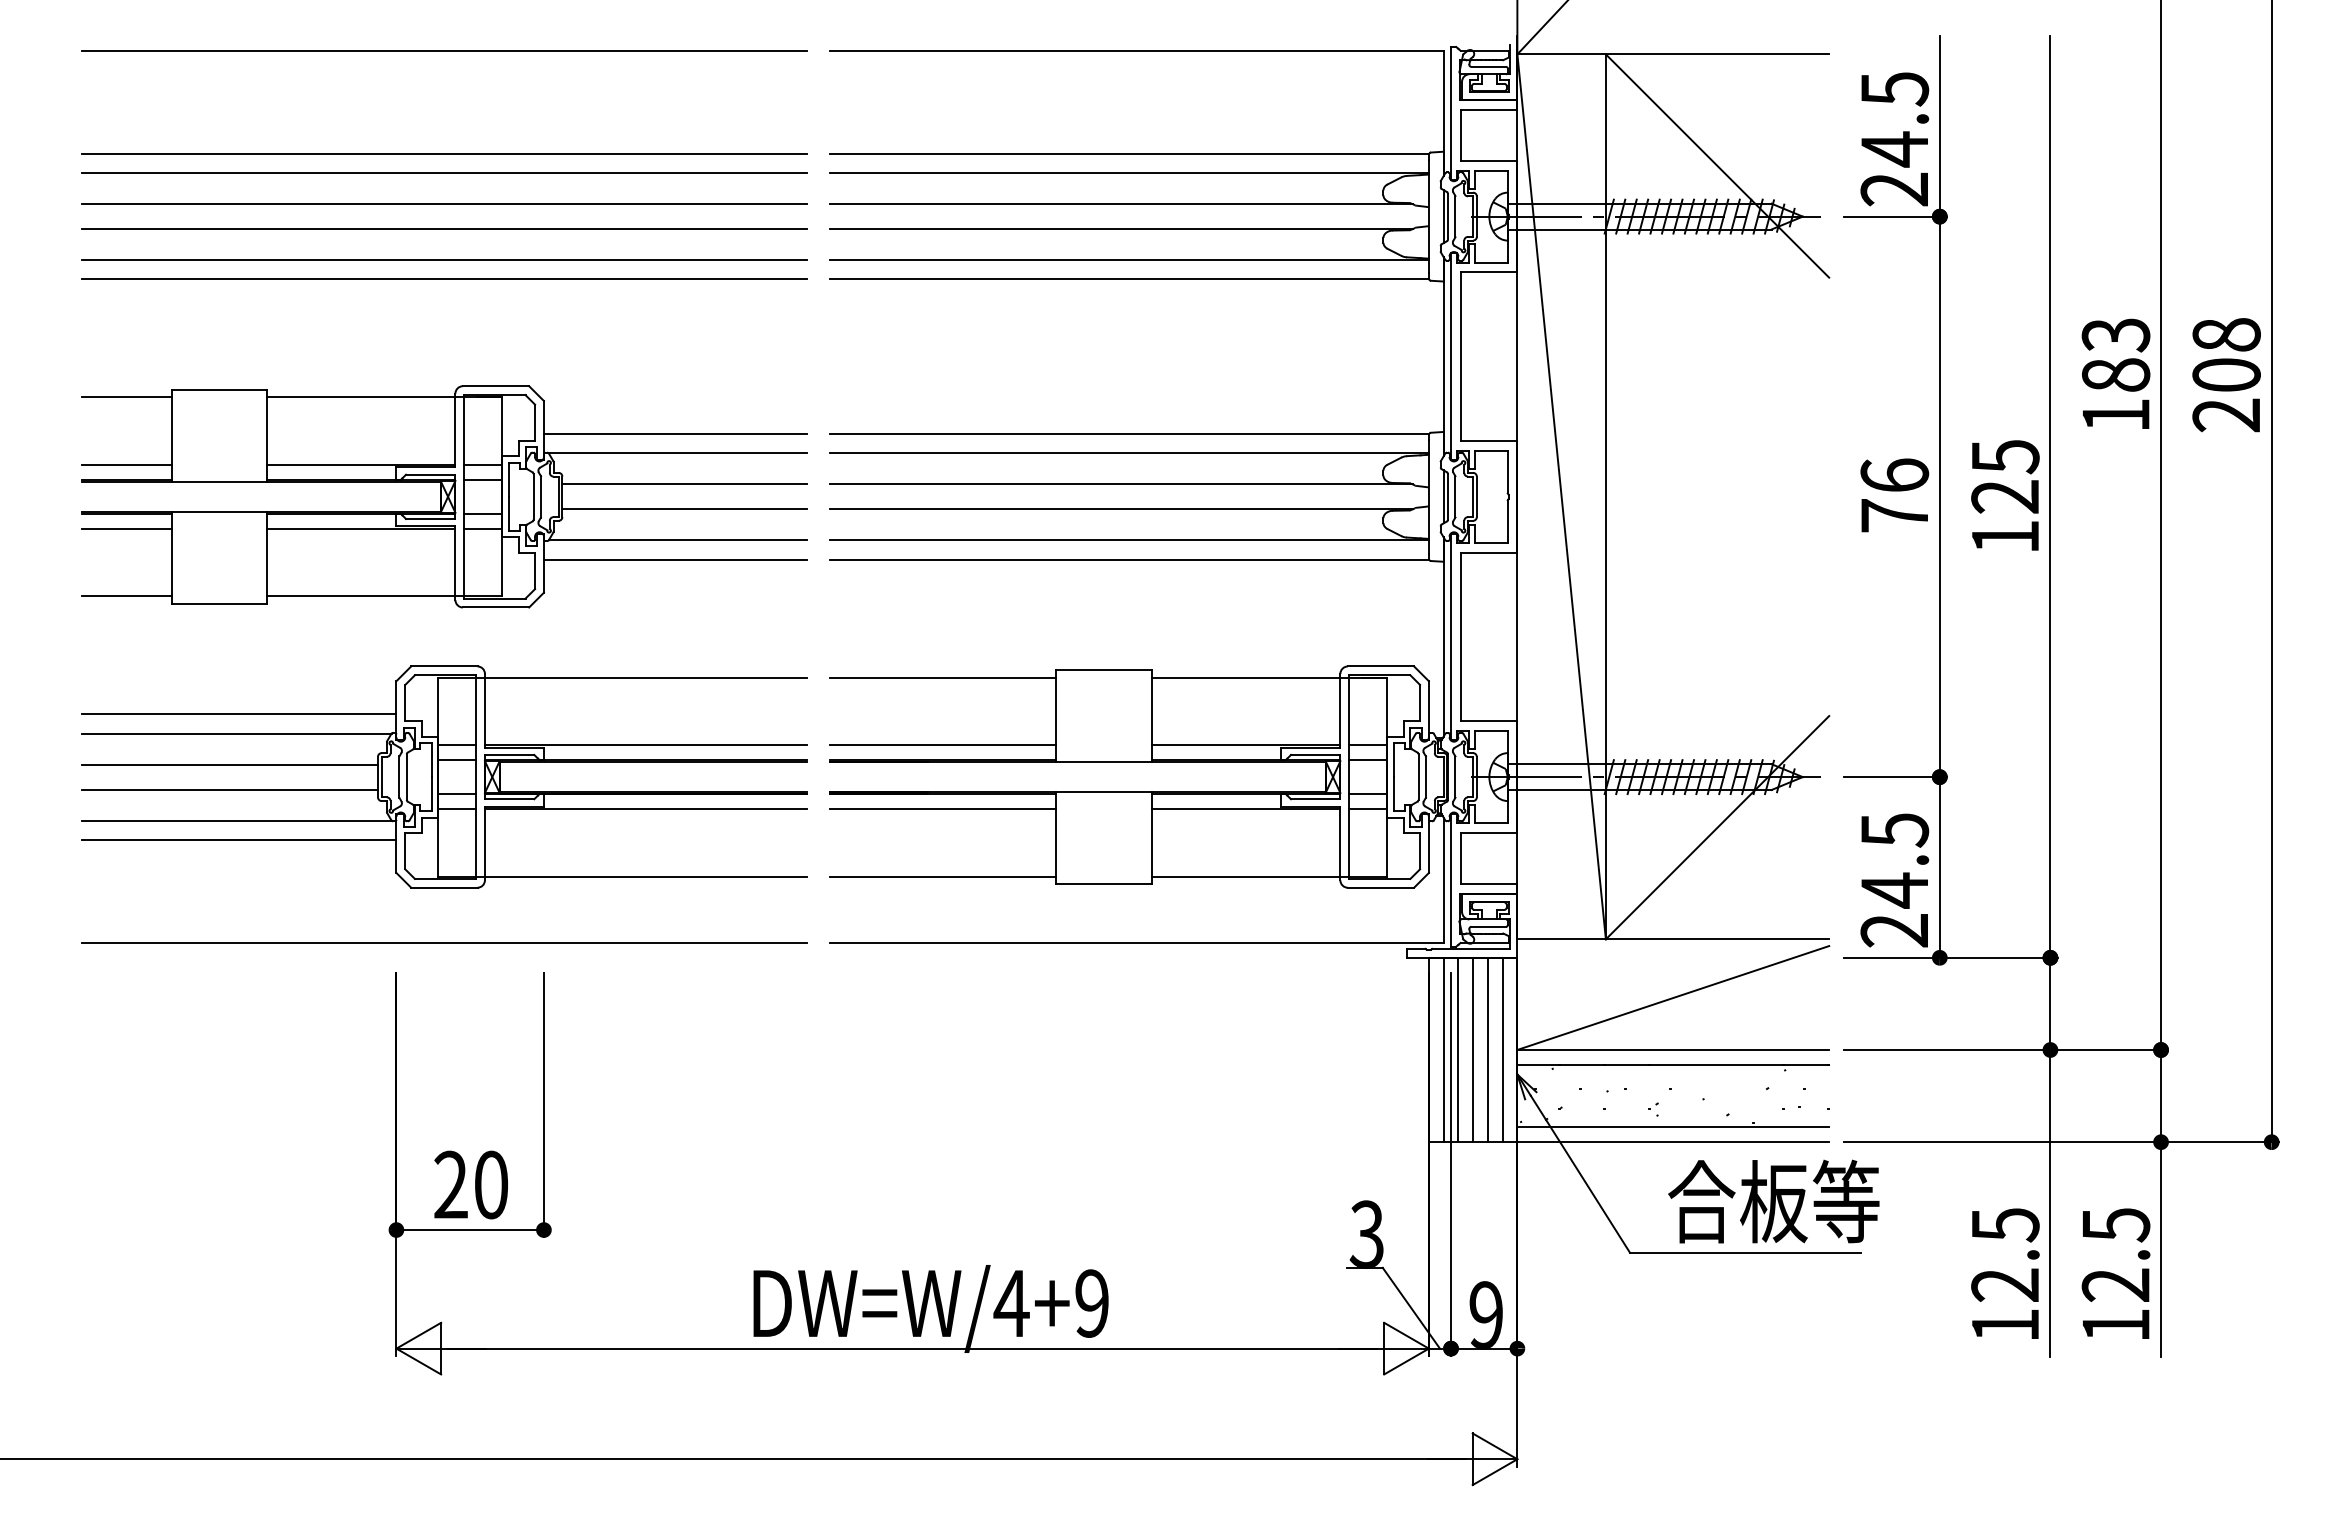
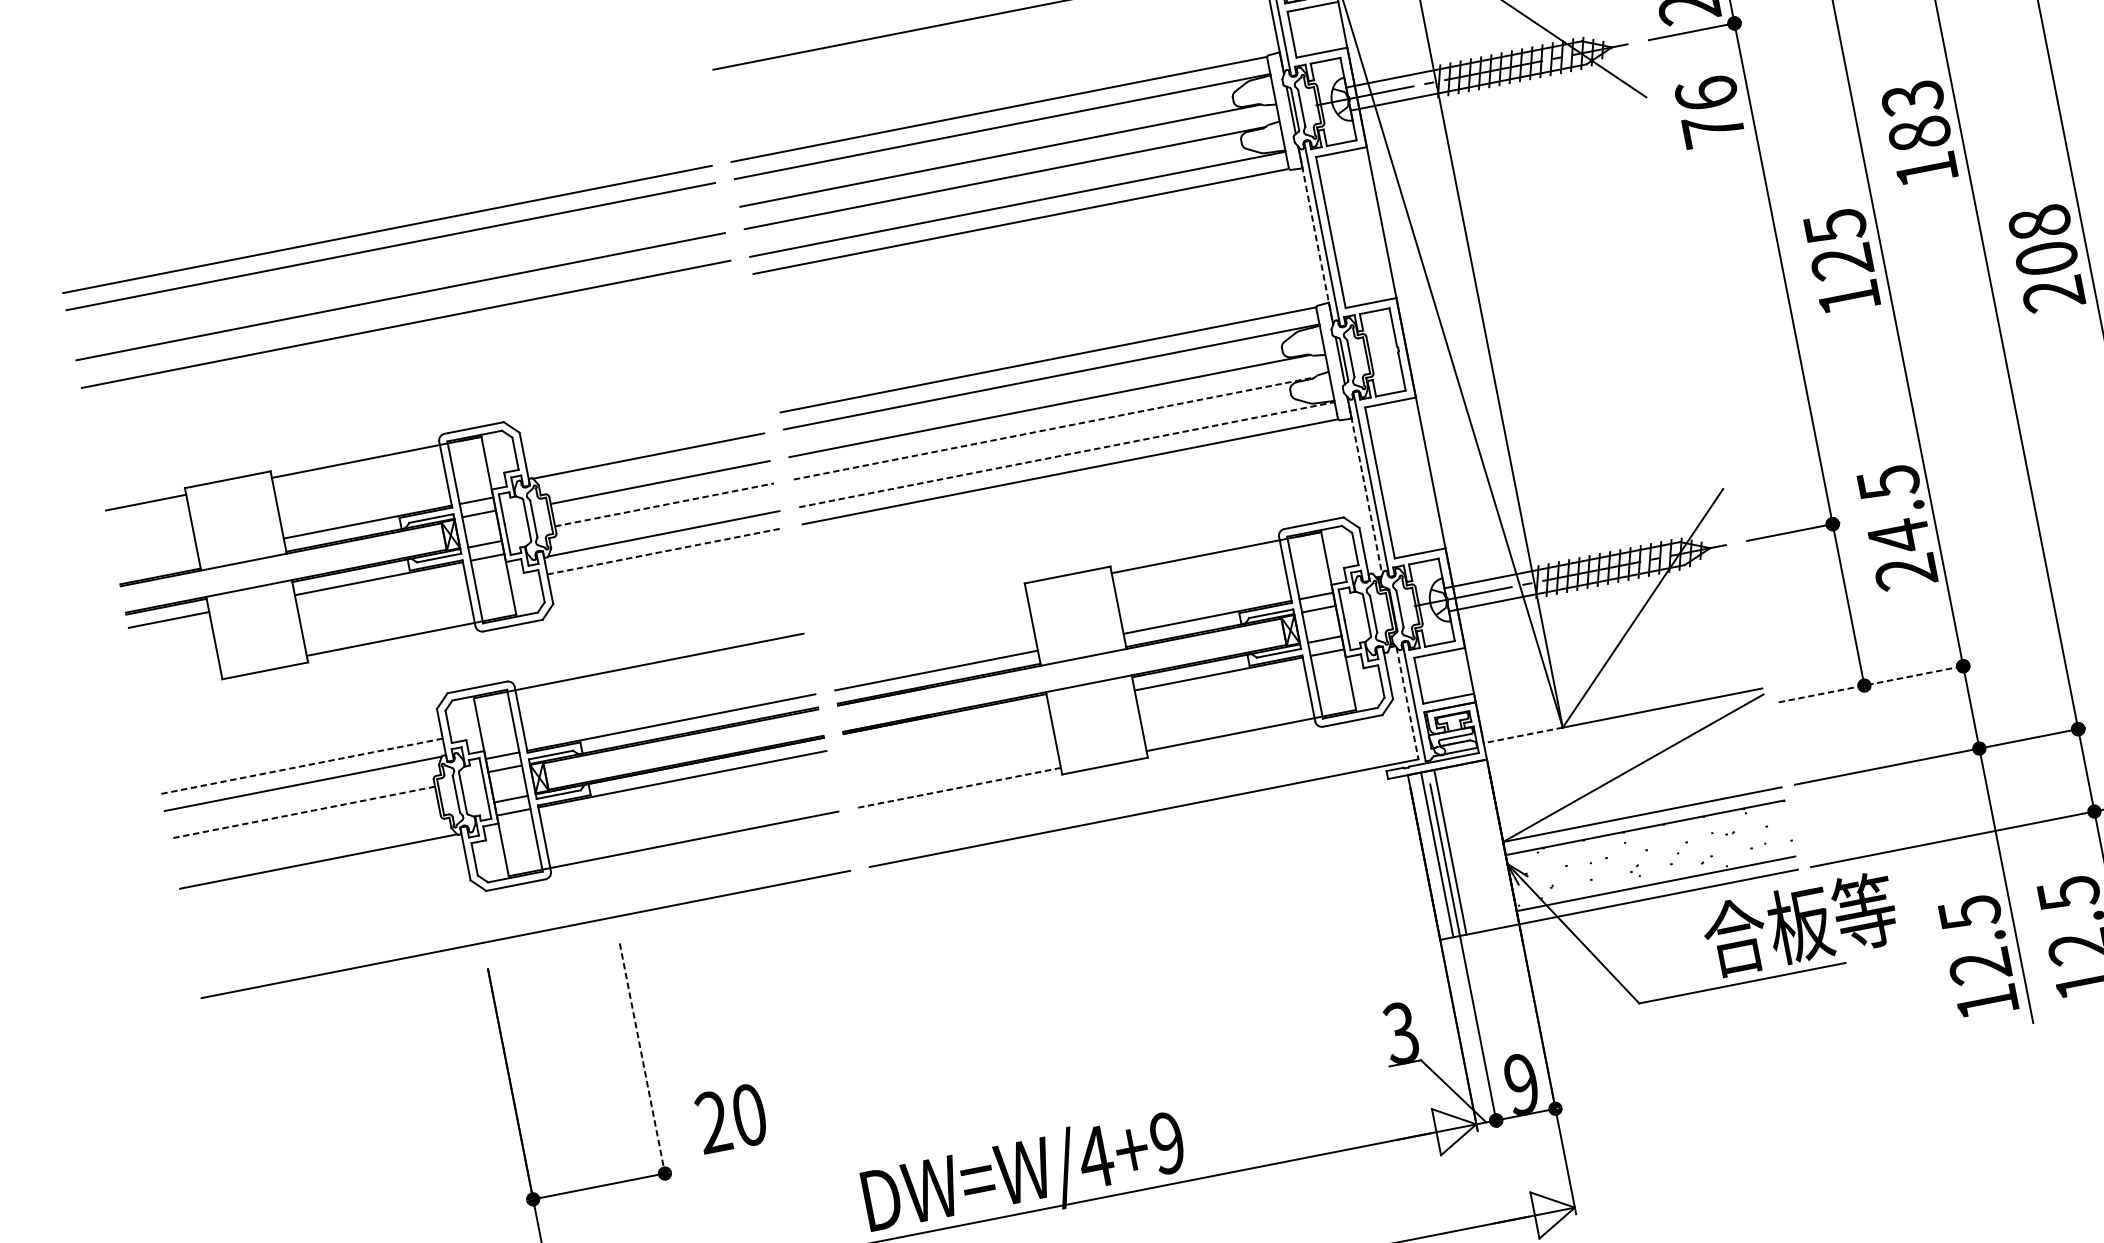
line: (444, 50) -> (369, 137), removed
line: (444, 204) -> (396, 274), removed
line: (444, 279) -> (409, 341), removed
line: (1443, 356) -> (1315, 235), solid -> dashed
text: (2226, 375) -> (2046, 258), moved
line: (675, 434) -> (643, 439), removed
line: (126, 465) -> (157, 563), removed
text: (1894, 495) -> (1709, 111), moved
line: (684, 509) -> (664, 505), solid -> dashed
line: (1121, 509) -> (1054, 428), solid -> dashed
line: (1129, 540) -> (1067, 454), solid -> dashed
line: (675, 559) -> (664, 551), solid -> dashed
line: (126, 596) -> (180, 680), removed
line: (1443, 637) -> (1364, 486), solid -> dashed
line: (942, 677) -> (924, 609), removed
line: (238, 714) -> (301, 766), solid -> dashed
line: (229, 764) -> (302, 812), solid -> dashed
line: (229, 789) -> (306, 835), removed
line: (942, 808) -> (947, 727), removed
line: (238, 839) -> (323, 878), removed
line: (942, 876) -> (959, 787), solid -> dashed
line: (1443, 880) -> (1407, 703), solid -> dashed
text: (1894, 880) -> (1897, 527), moved
line: (1561, 939) -> (1523, 735), solid -> dashed
line: (1950, 957) -> (1873, 683), solid -> dashed
line: (1473, 1049) -> (1463, 849), removed
line: (1487, 1049) -> (1476, 846), removed
line: (1502, 1049) -> (1489, 844), removed
line: (543, 1105) -> (642, 1062), solid -> dashed
text: (470, 1184) -> (730, 1118), moved
text: (1773, 1201) -> (1799, 924), moved

